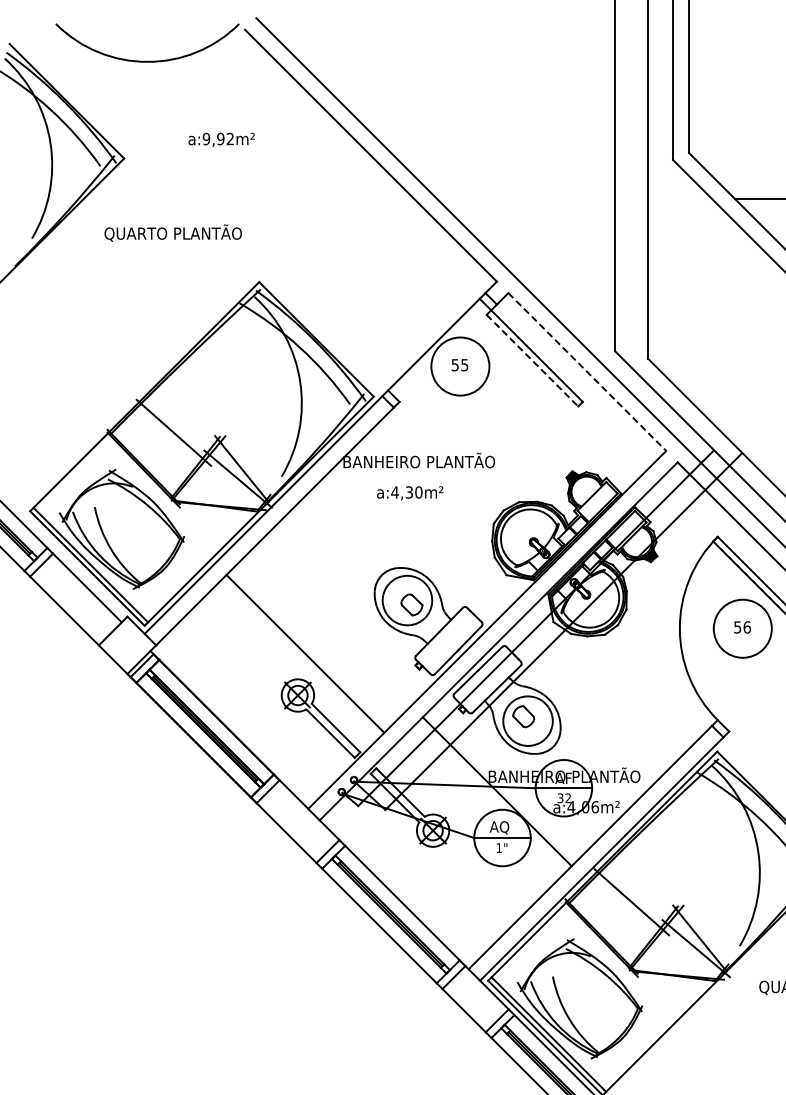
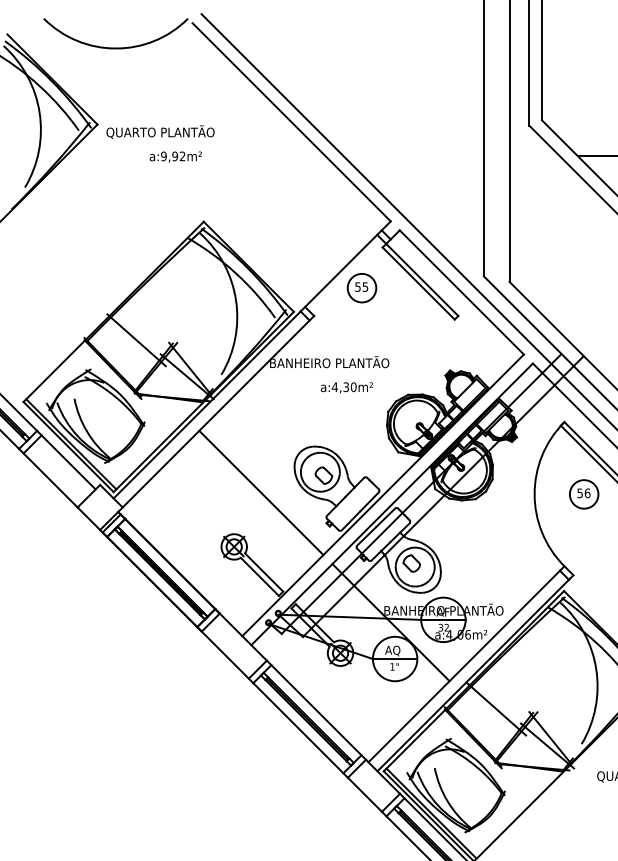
text: (221, 139) -> (175, 156), moved
text: (172, 232) -> (159, 131), moved
line: (532, 360) -> (418, 283), dashed -> solid
circle: (460, 366) -> (362, 288), size x0.62
line: (587, 372) -> (461, 292), dashed -> solid
text: (410, 493) -> (347, 388), moved
circle: (742, 628) -> (583, 494), size x0.62
line: (305, 653) -> (261, 492), moved

